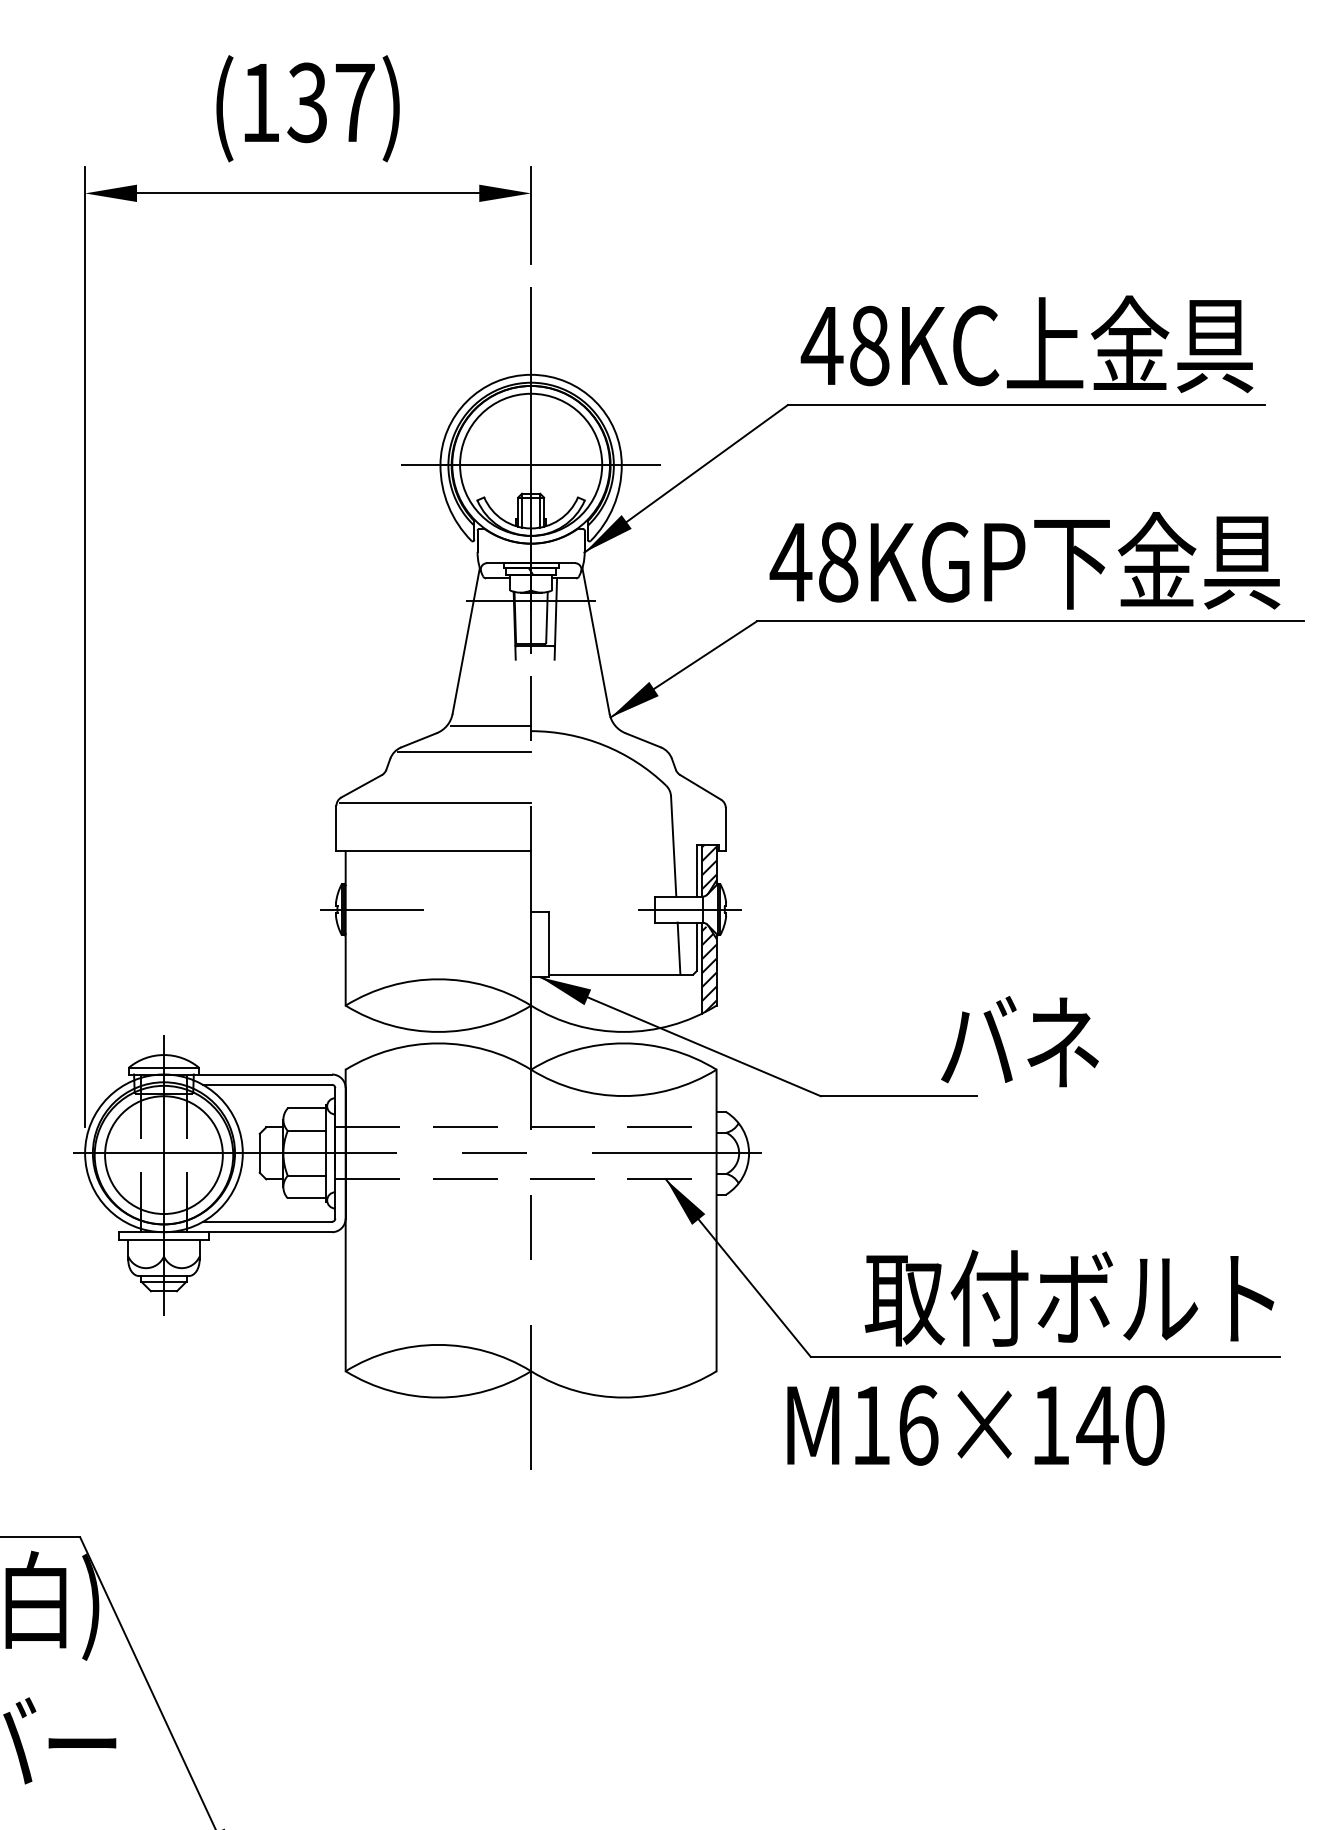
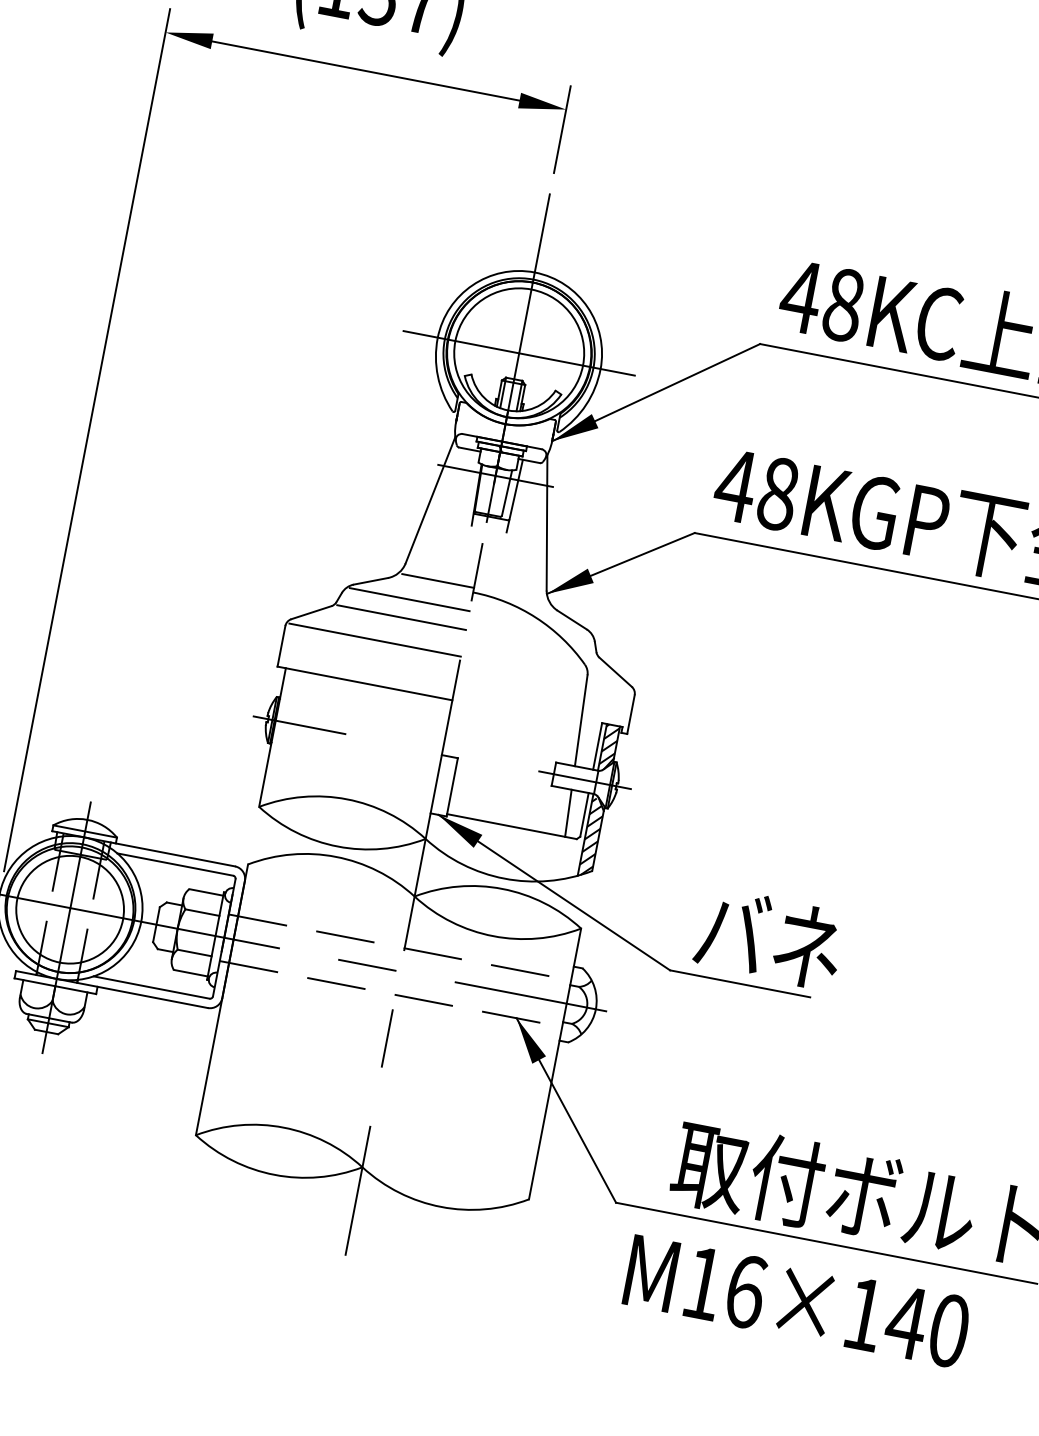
line: (459, 772) -> (401, 617), added
text: (1019, 1041) -> (769, 938), moved
text: (975, 1425) -> (797, 1301), moved

